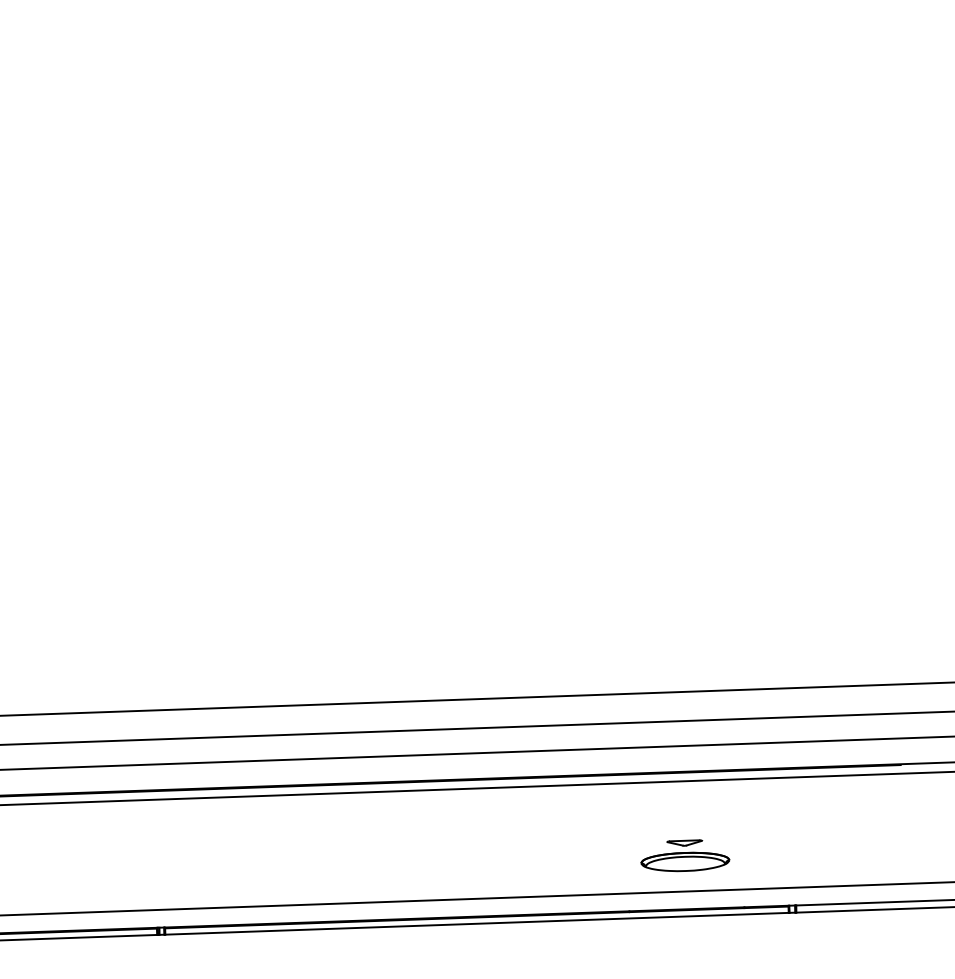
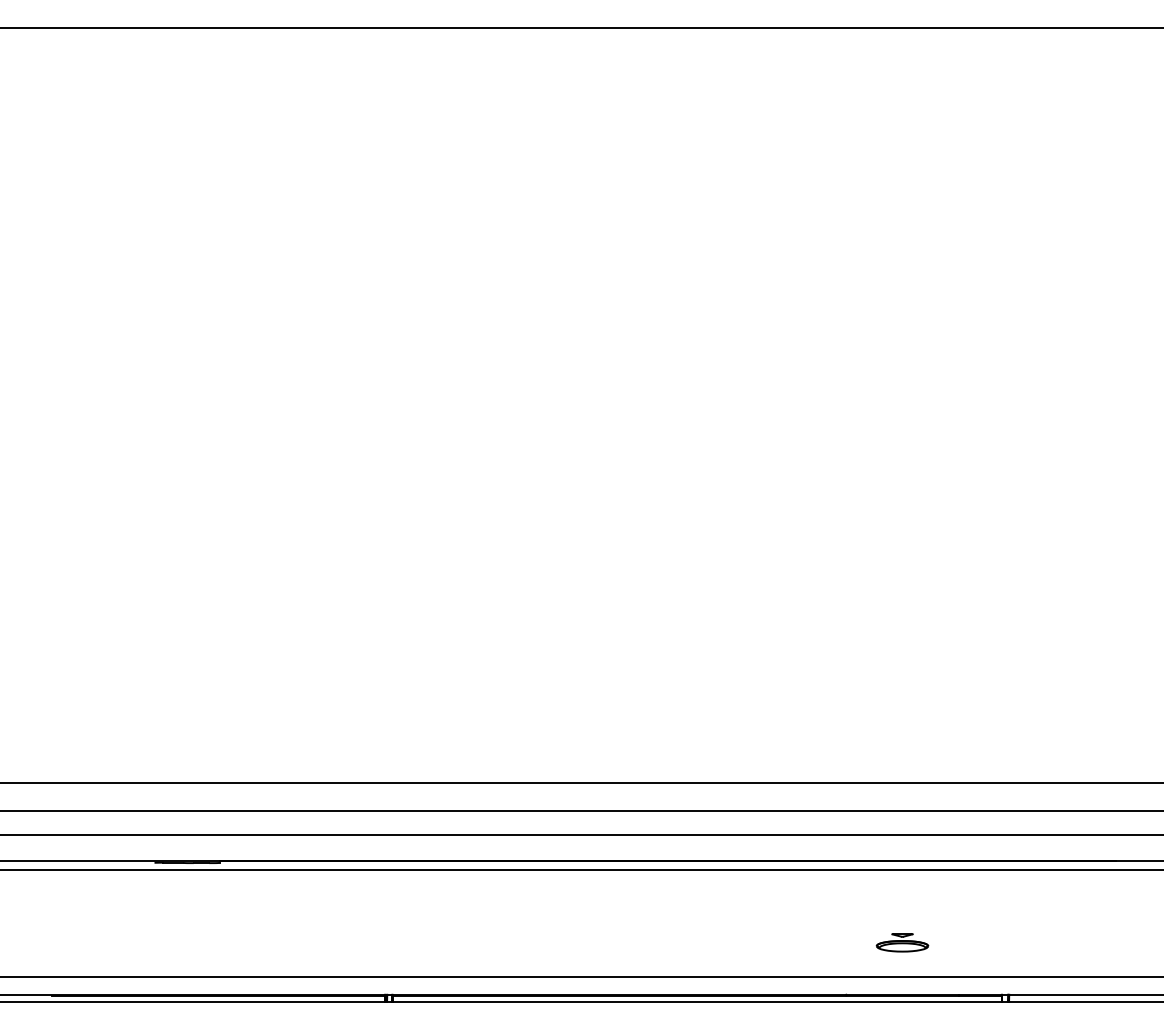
part: (685, 855) -> (902, 942), size x0.6

